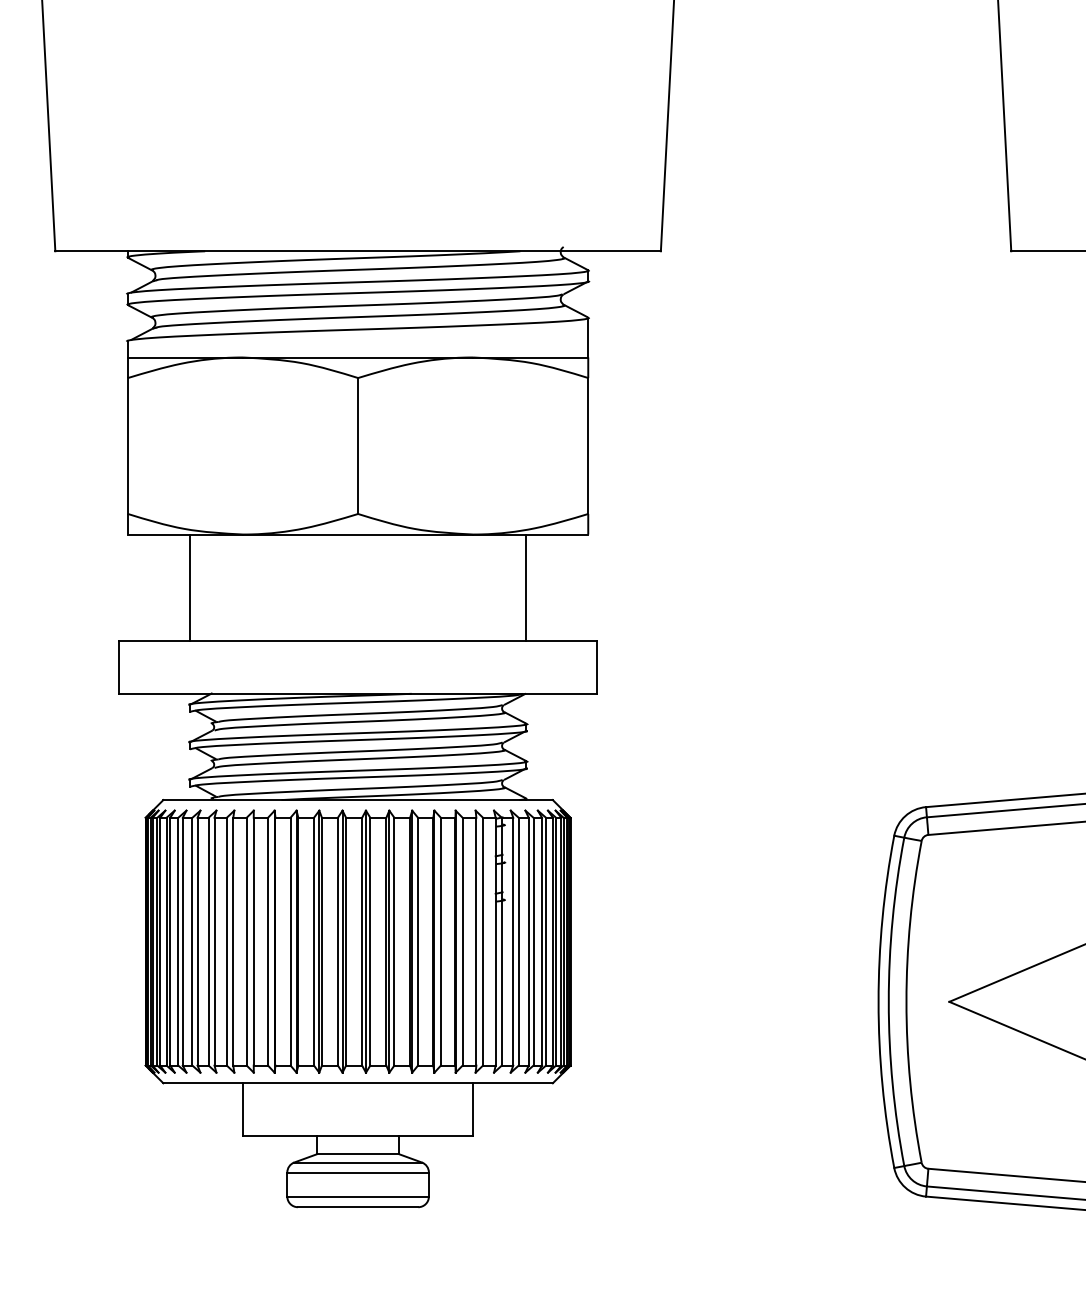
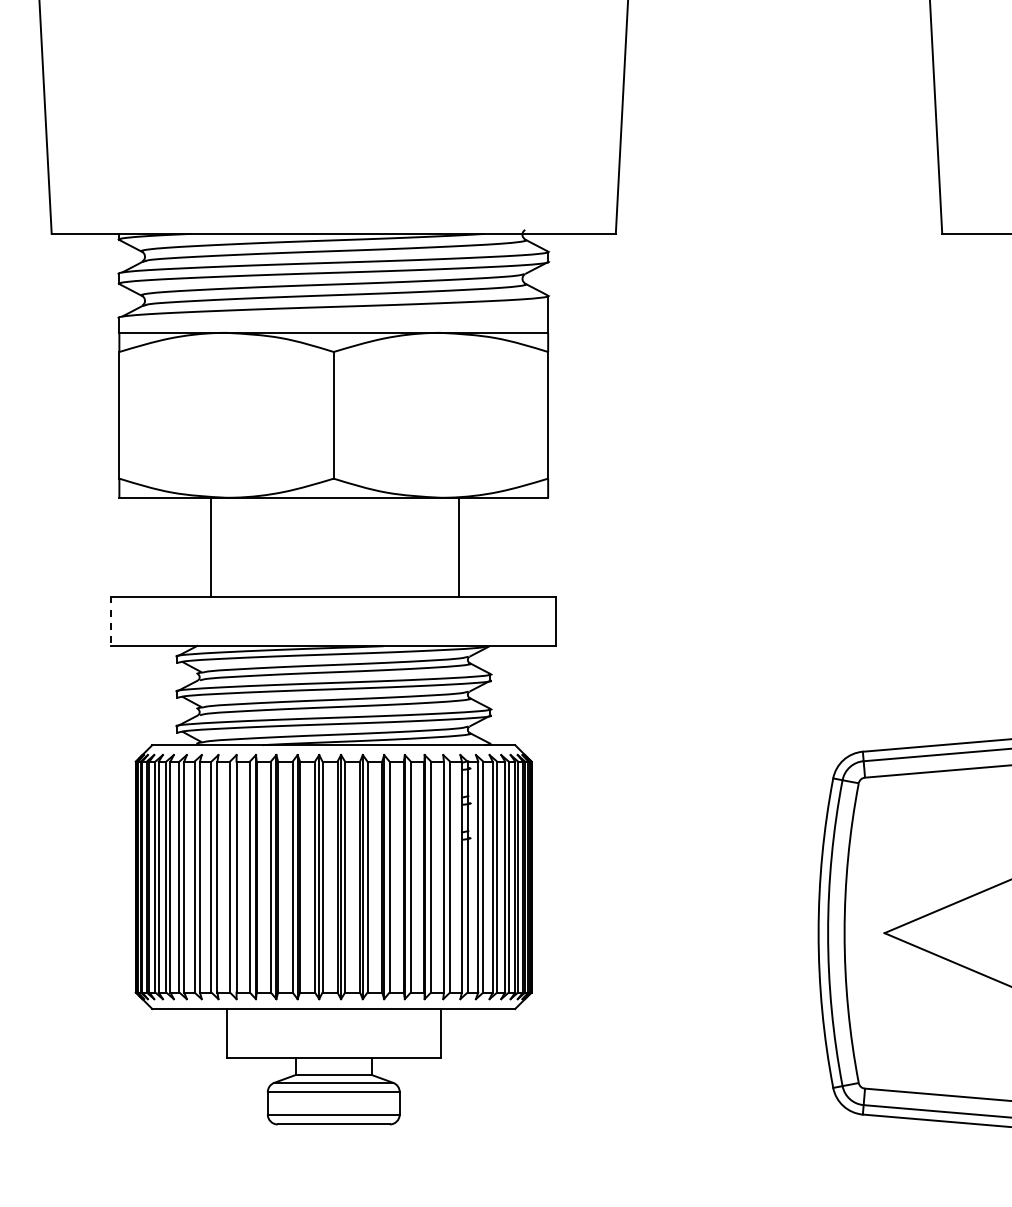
line: (189, 587) -> (210, 547), moved
line: (526, 587) -> (458, 547), moved
line: (119, 667) -> (111, 621), solid -> dashed

